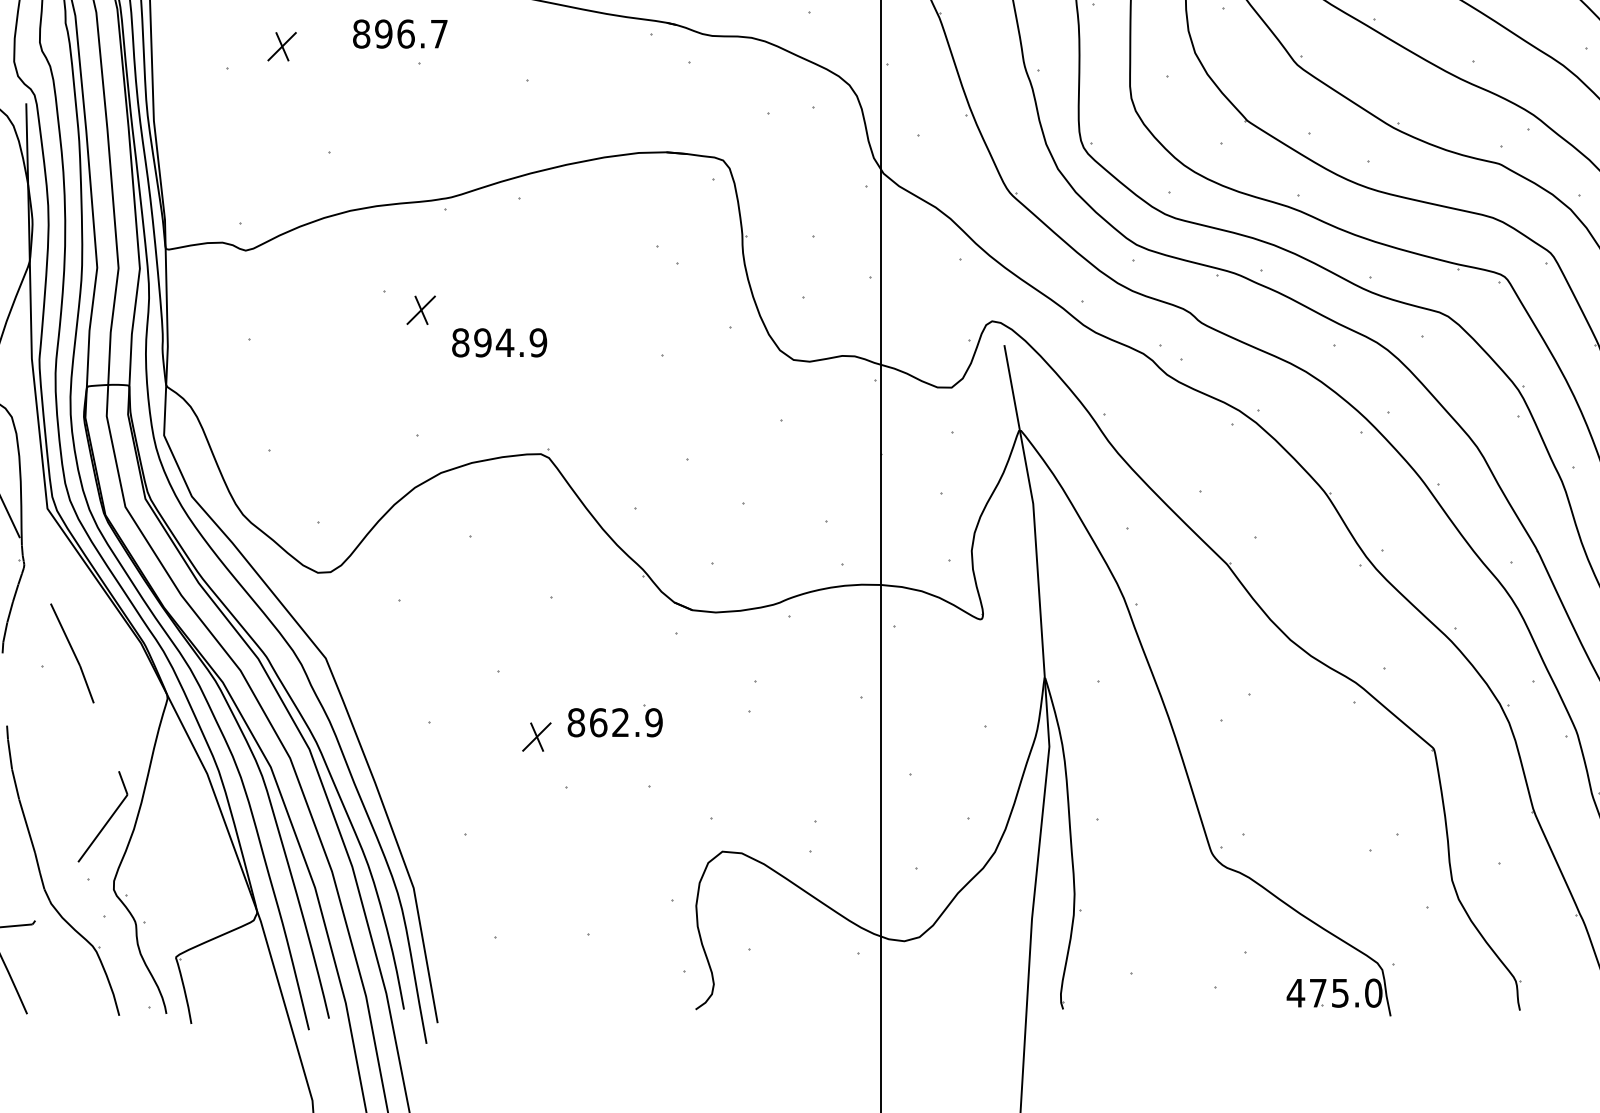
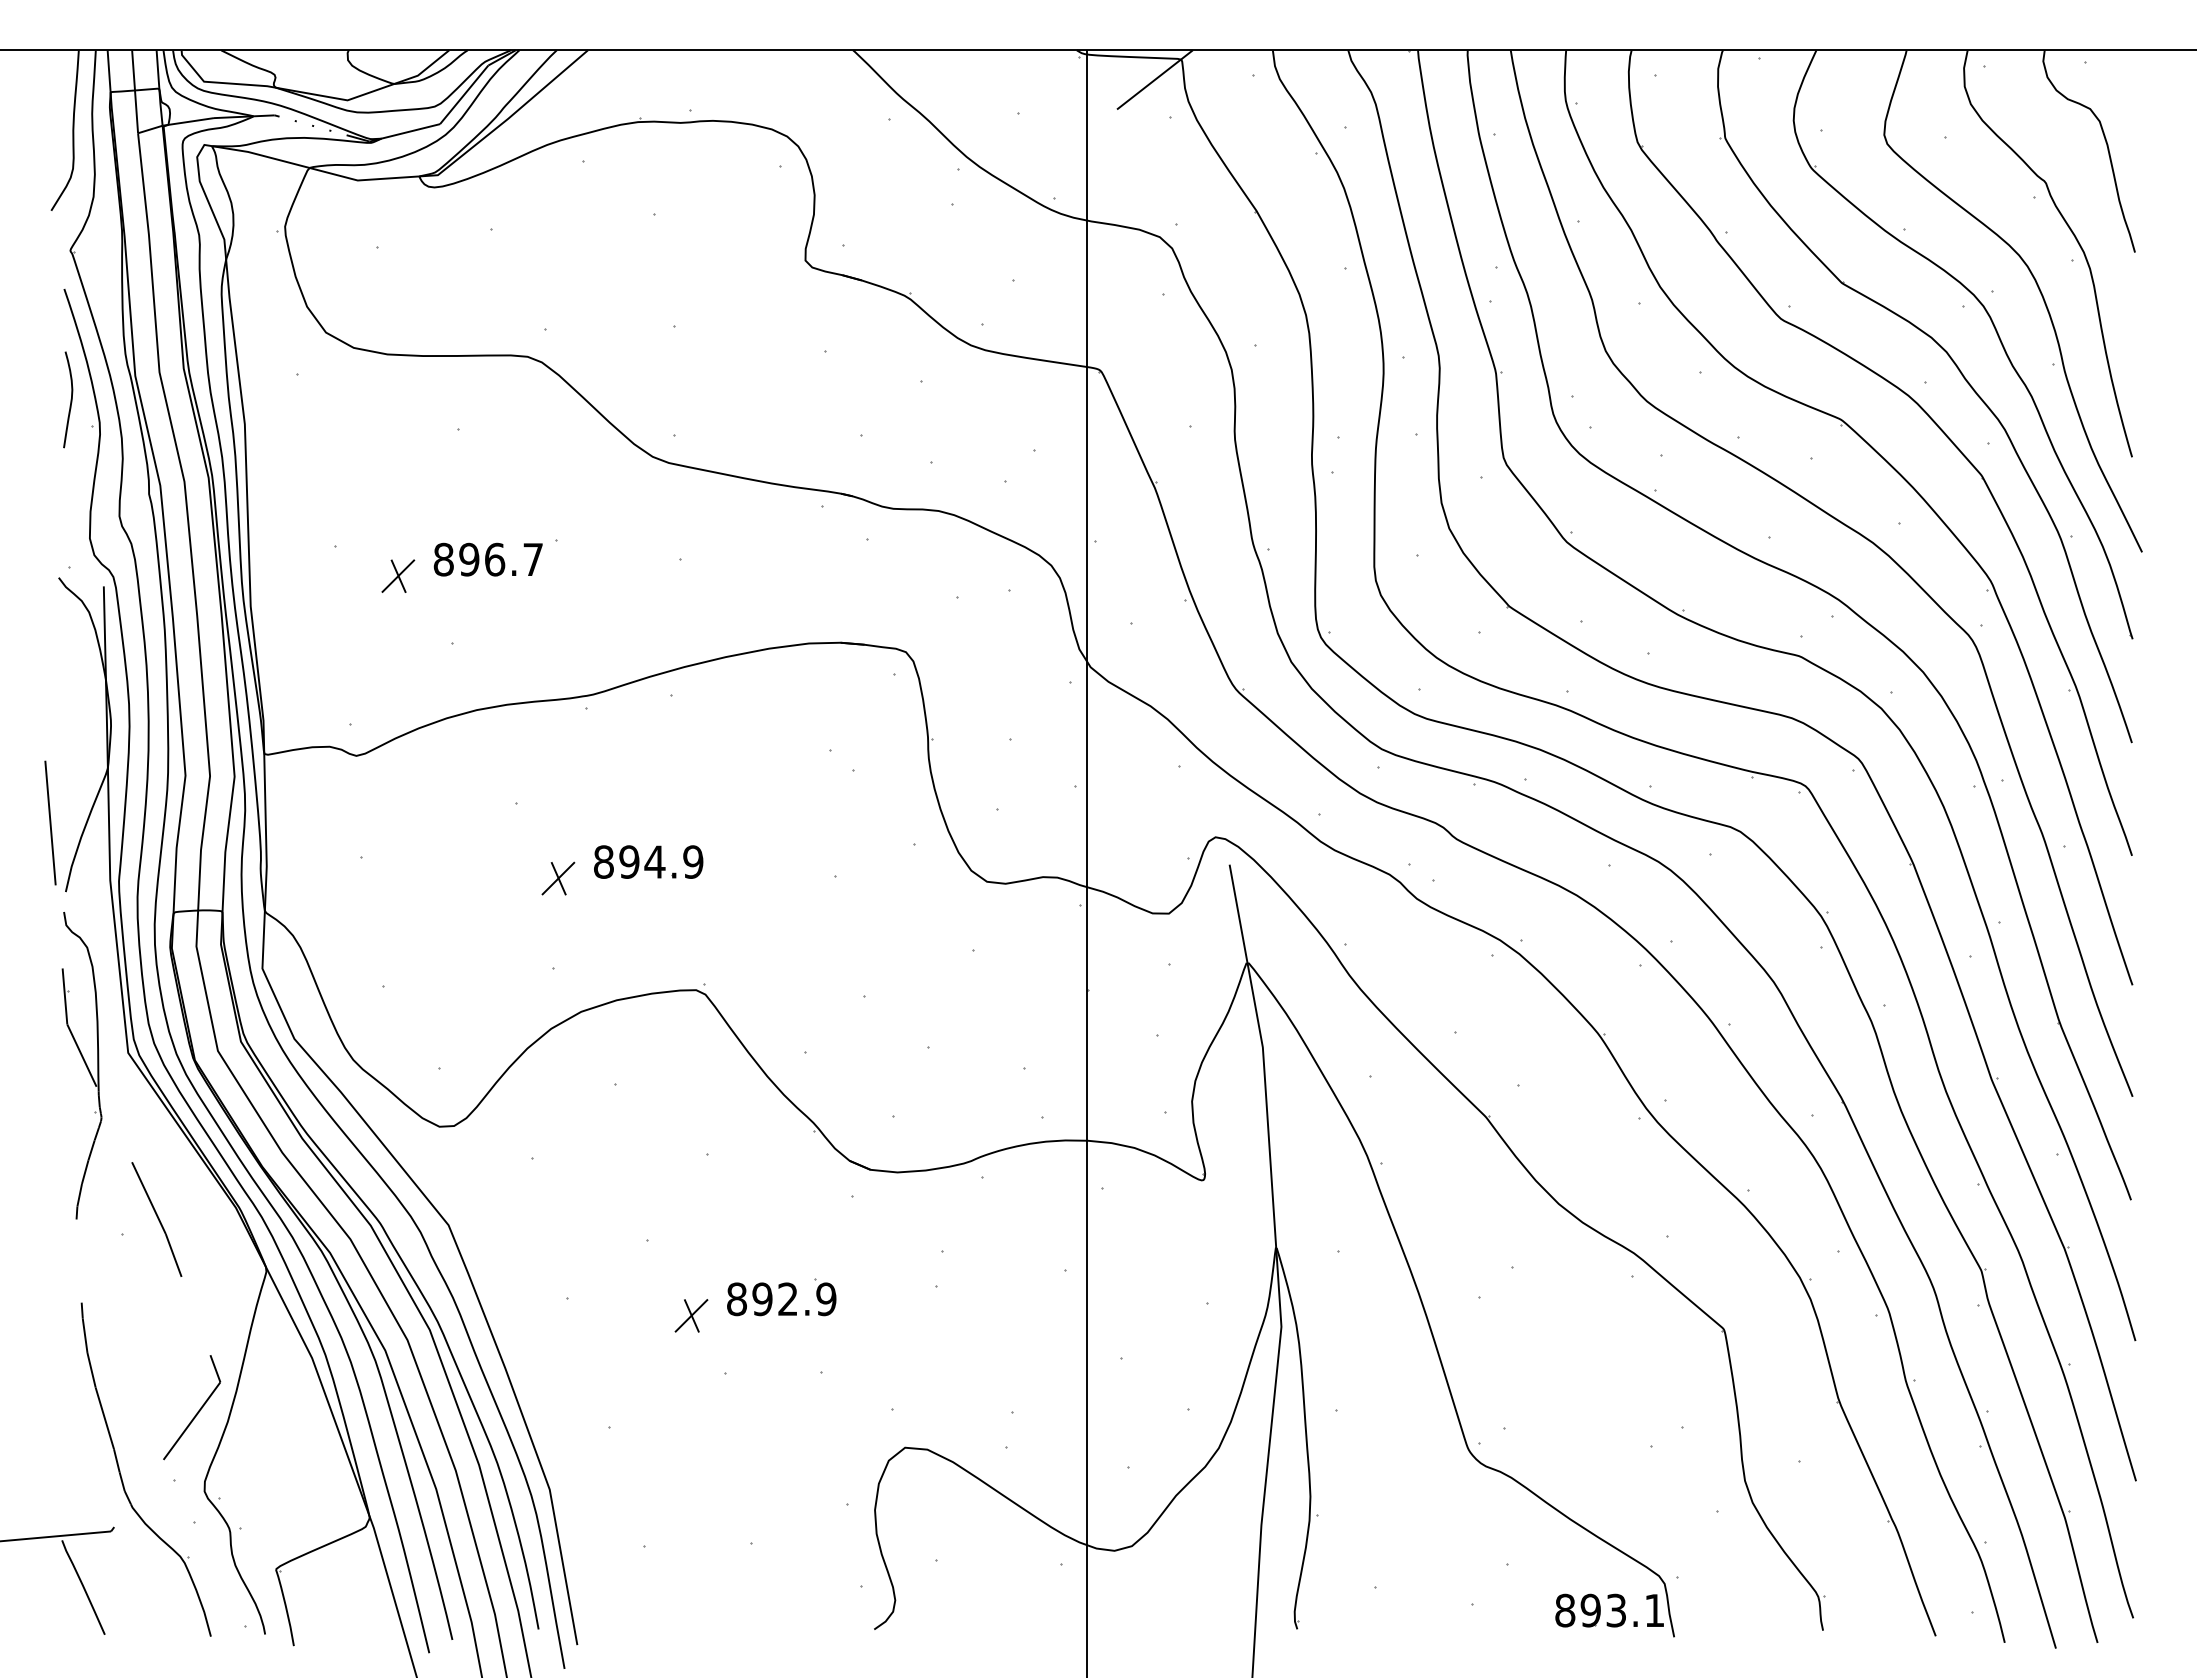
text: (399, 33) -> (487, 559), moved
part: (282, 46) -> (398, 575), moved
part: (421, 310) -> (558, 878), moved
text: (598, 722) -> (762, 1299), 862.9 -> 892.9
text: (1334, 993) -> (1609, 1610), 475.0 -> 893.1

